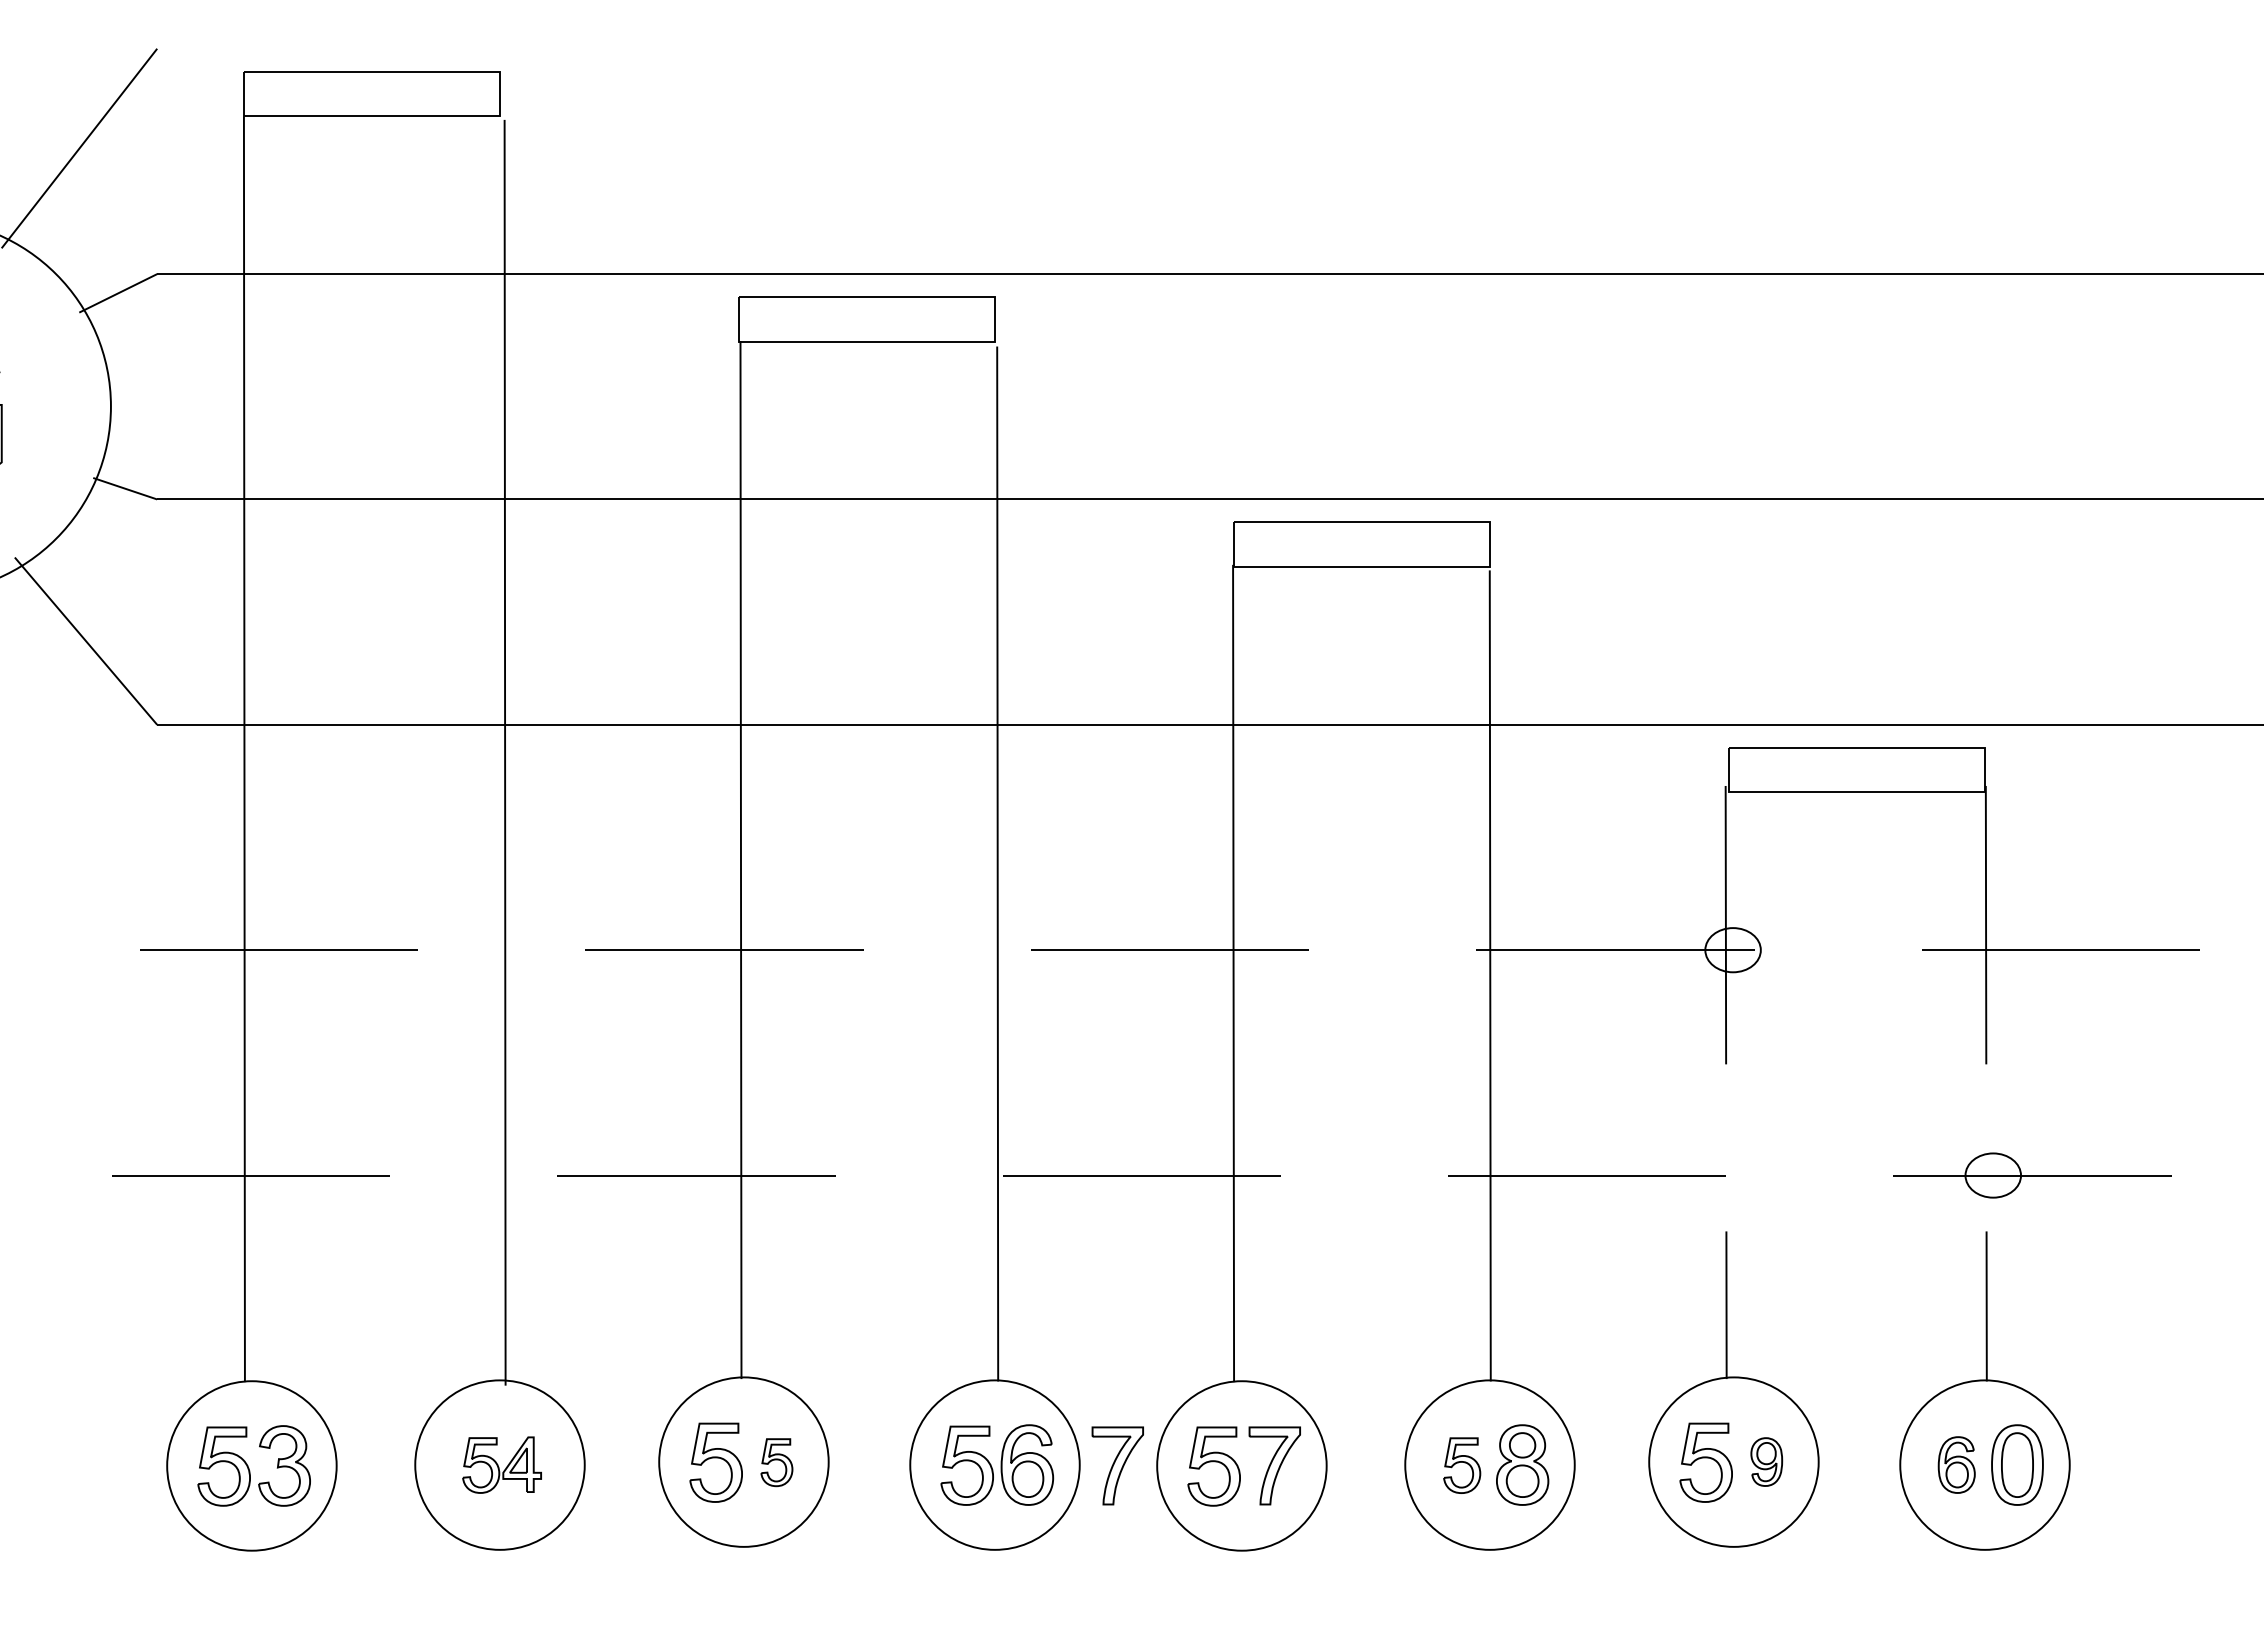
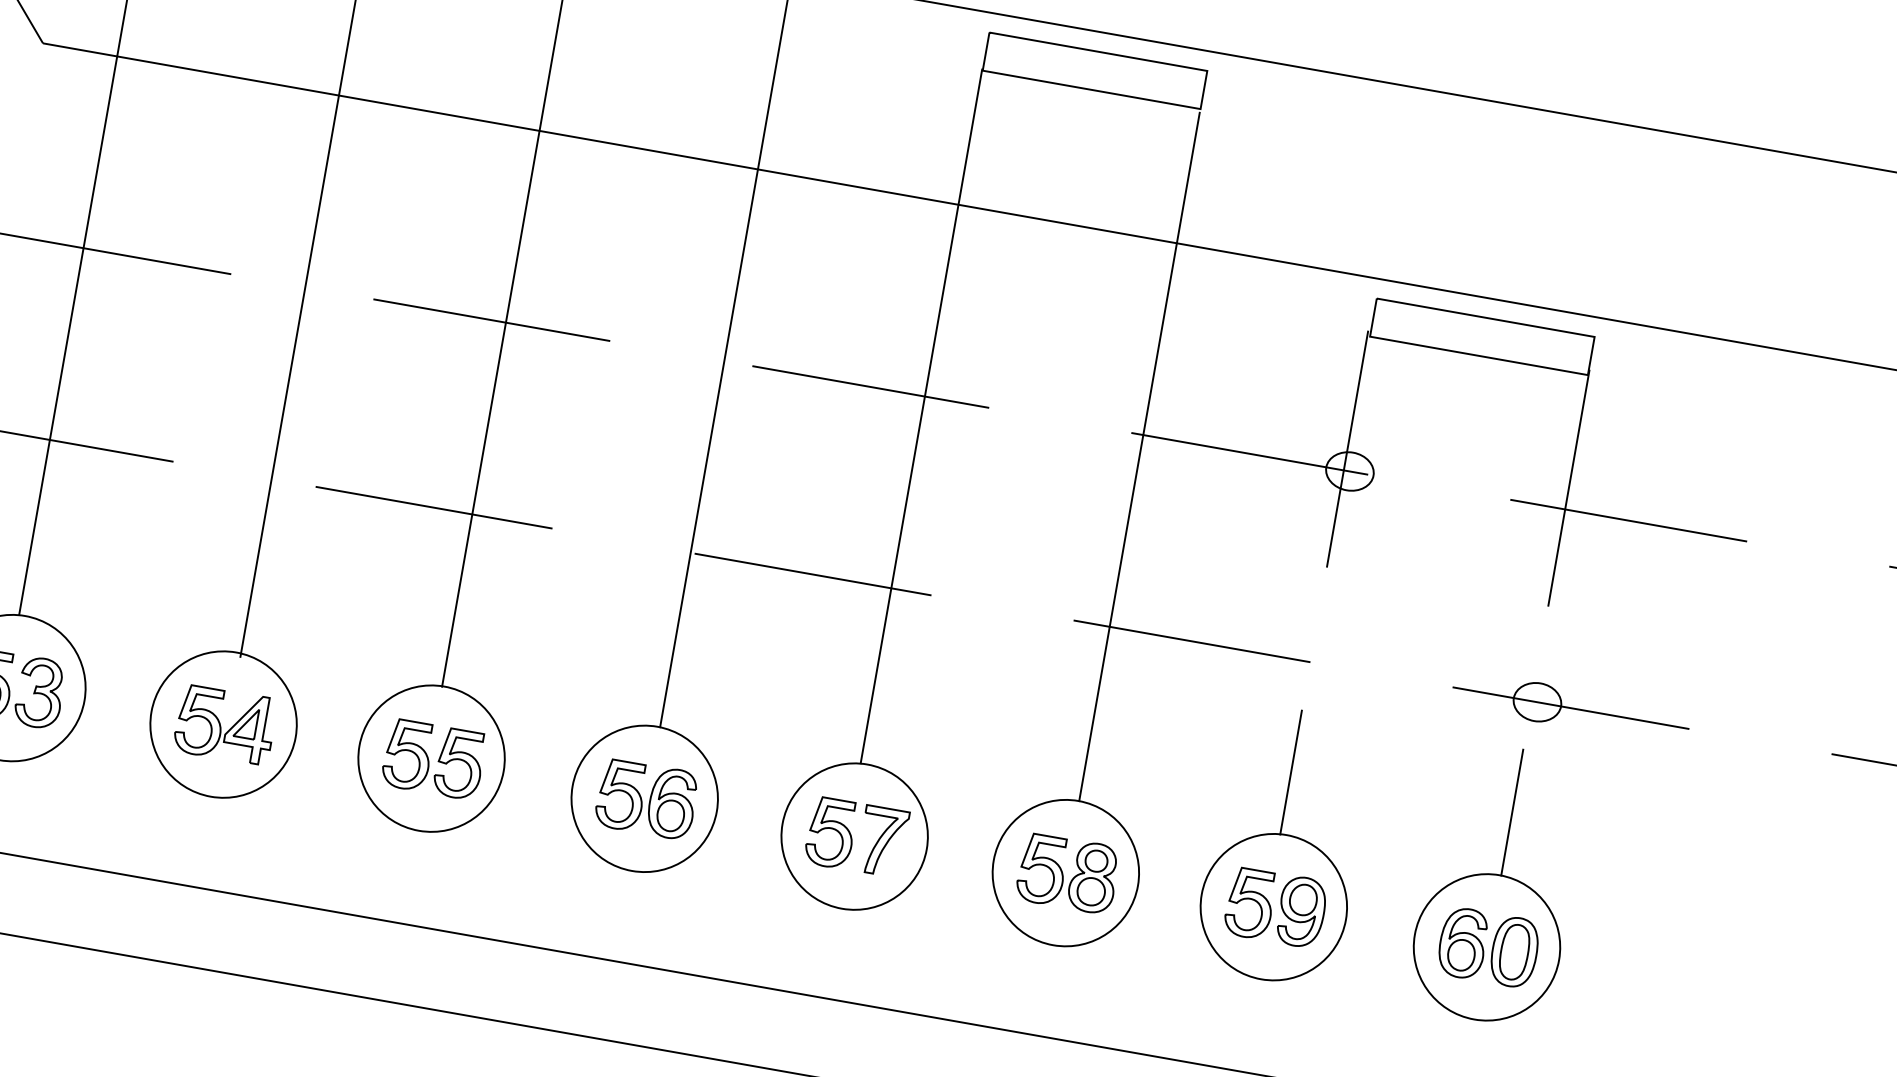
part: (1766, 1461) -> (1301, 911), size x1.67
part: (776, 1462) -> (459, 763), size x1.67
part: (501, 1464) -> (224, 724), size x1.43
part: (1956, 1464) -> (1462, 942), size x1.43
part: (1117, 1465) -> (748, 817), removed
part: (1461, 1465) -> (1041, 869), size x1.43

